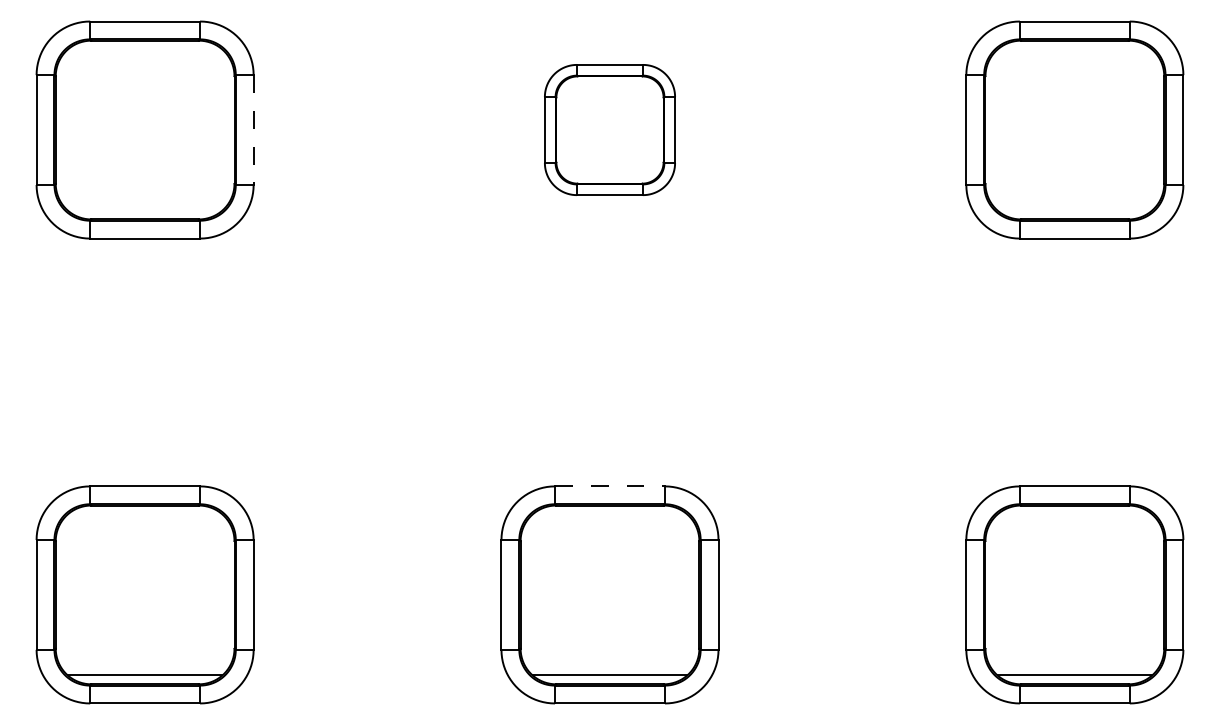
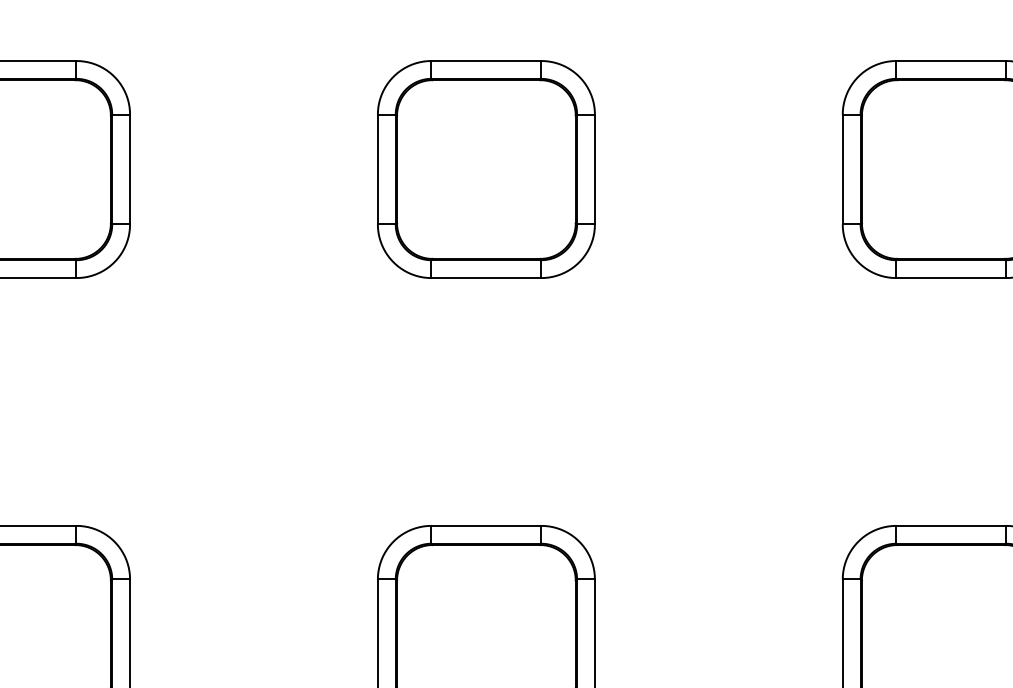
part: (609, 129) -> (485, 168), size x1.67
line: (253, 130) -> (129, 169), dashed -> solid
line: (609, 486) -> (485, 525), dashed -> solid

